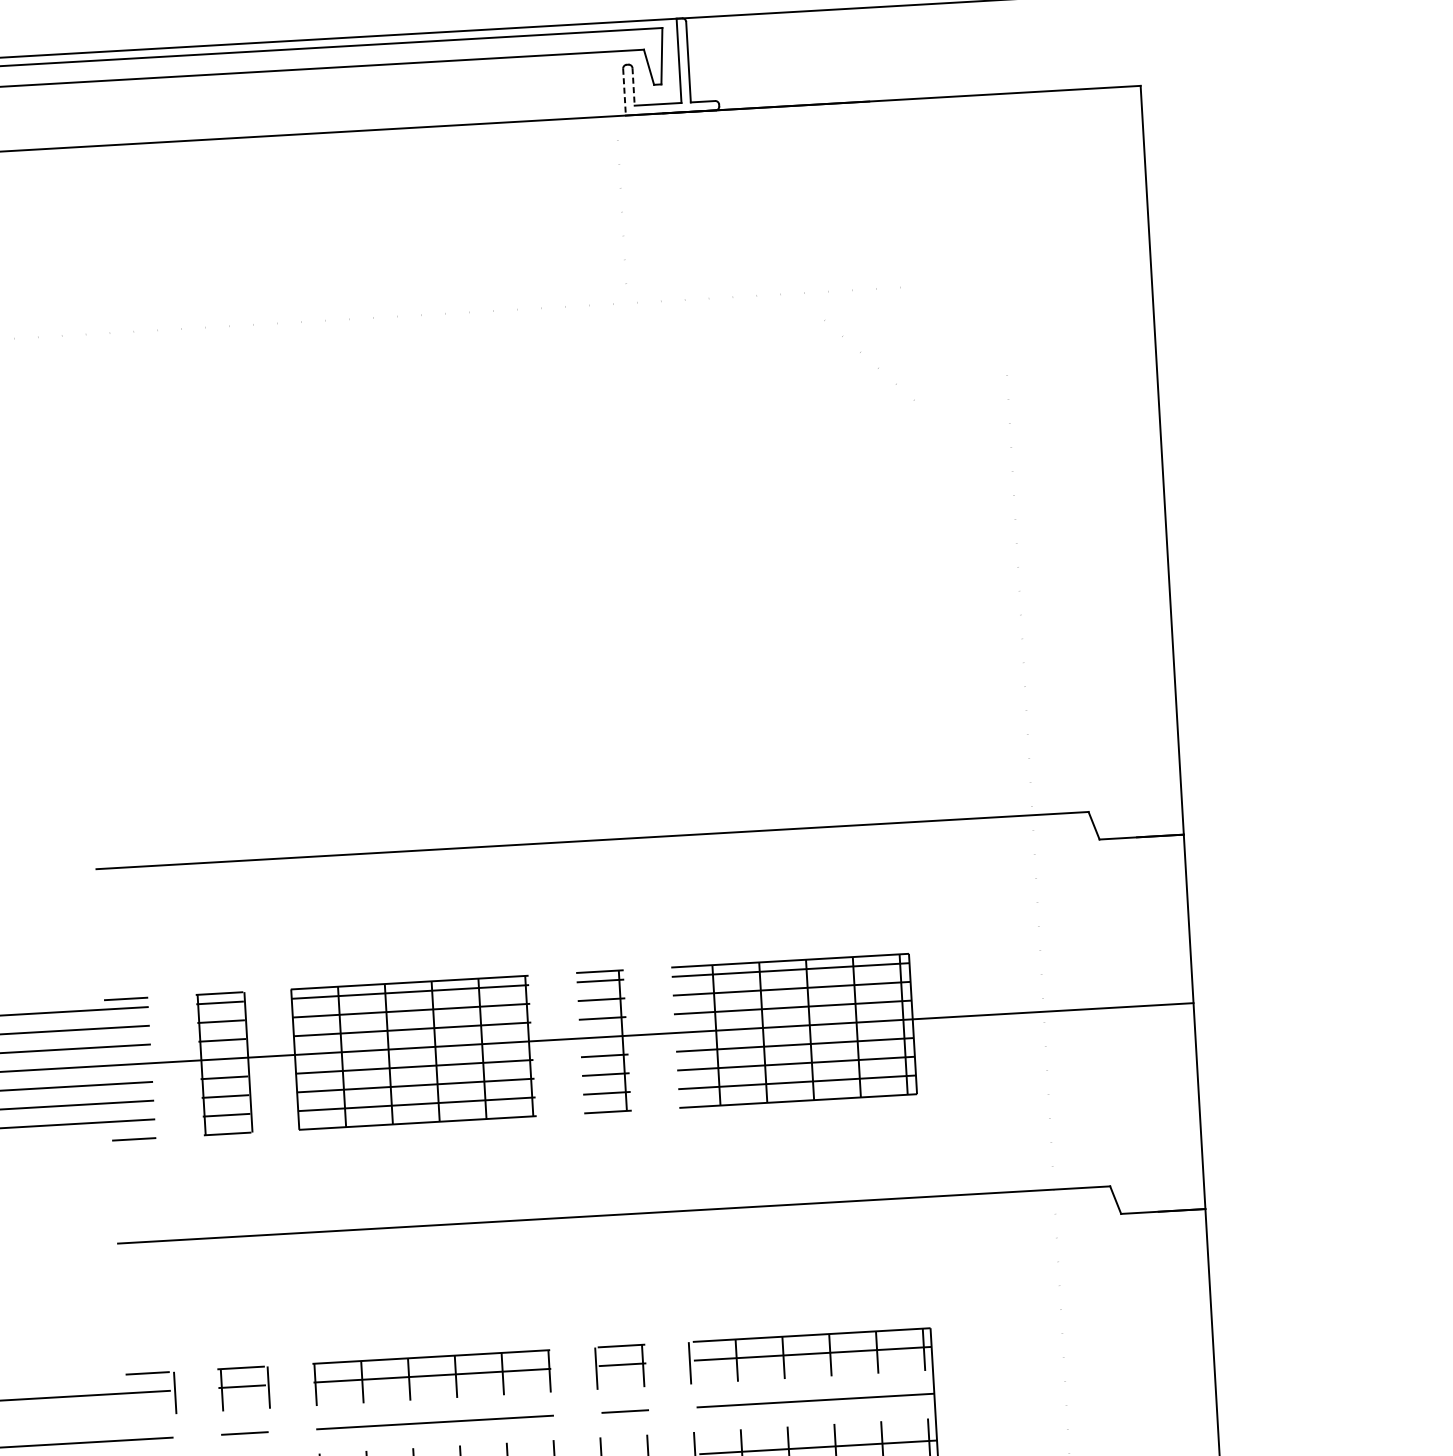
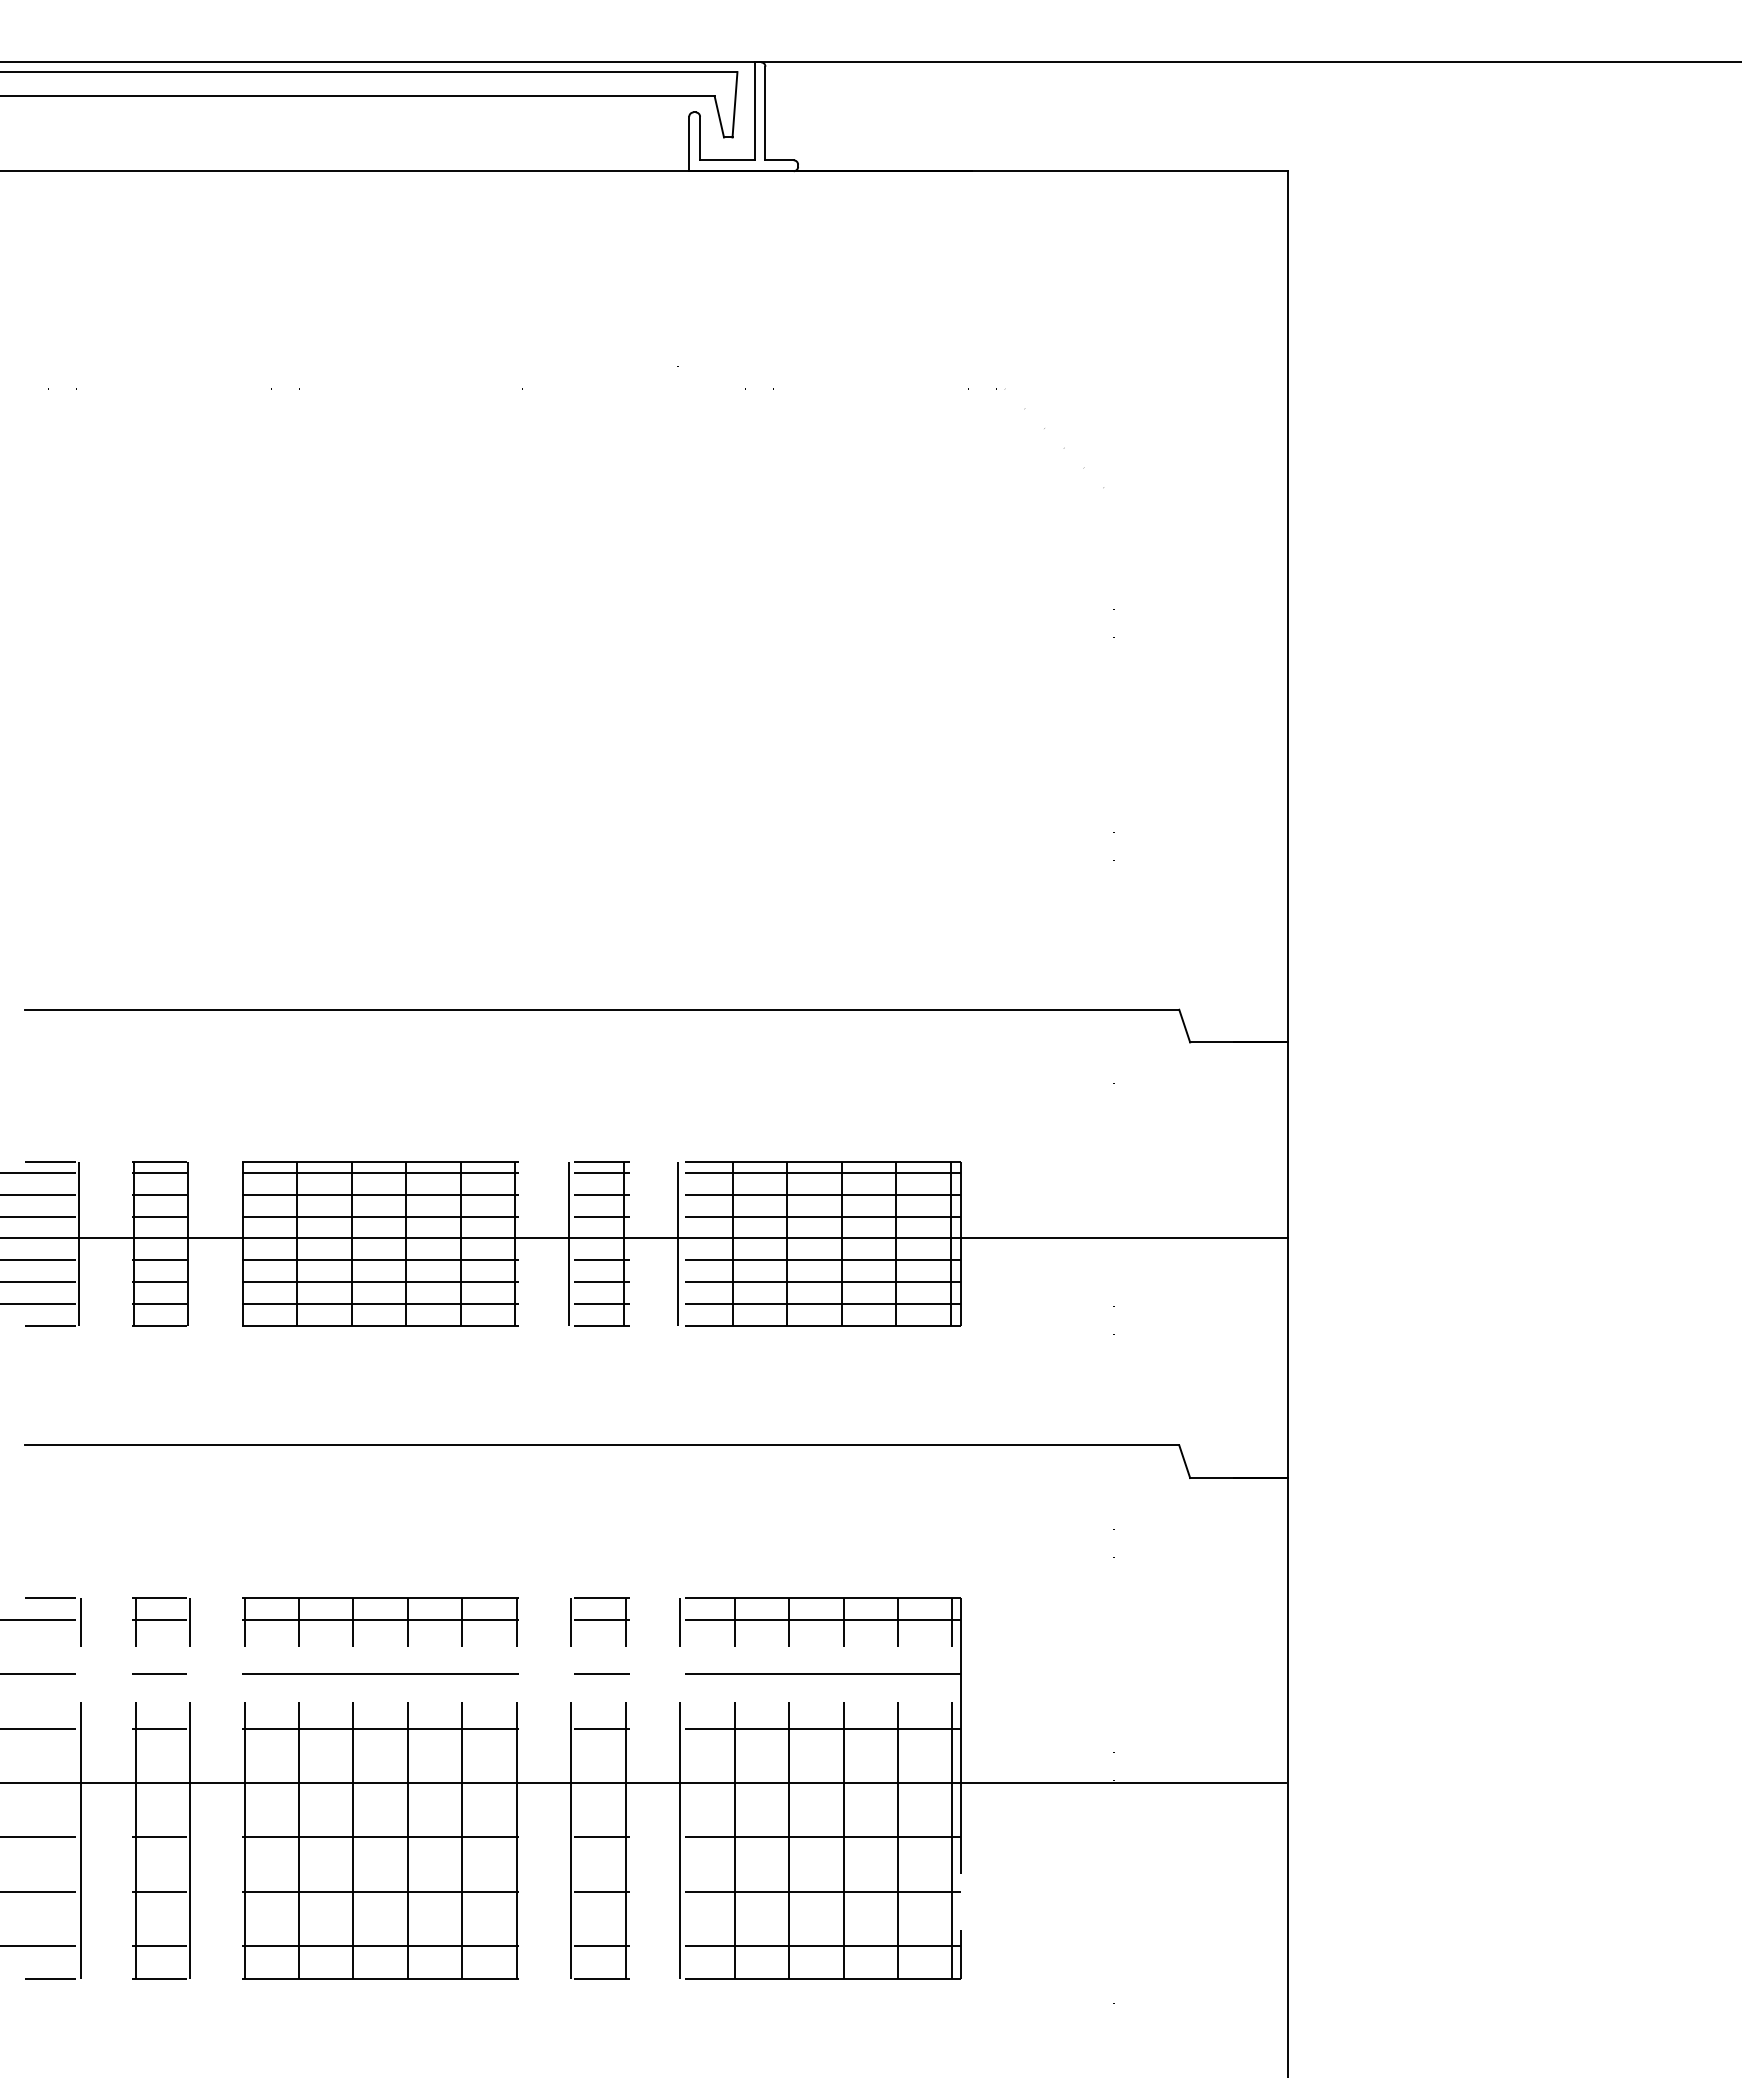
line: (633, 86) -> (700, 138), dashed -> solid
line: (624, 92) -> (689, 144), dashed -> solid
line: (860, 352) -> (1044, 428), moved
line: (669, 1037) -> (678, 1243), added
line: (576, 1043) -> (569, 1243), added
line: (154, 1067) -> (79, 1243), added

